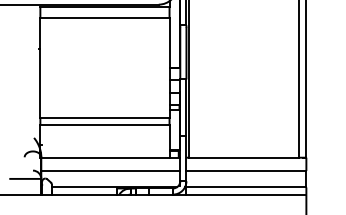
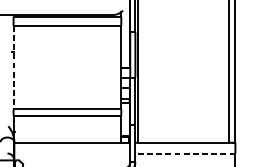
line: (40, 67) -> (13, 67), solid -> dashed
line: (110, 171) -> (72, 154), removed
line: (246, 171) -> (185, 154), solid -> dashed

